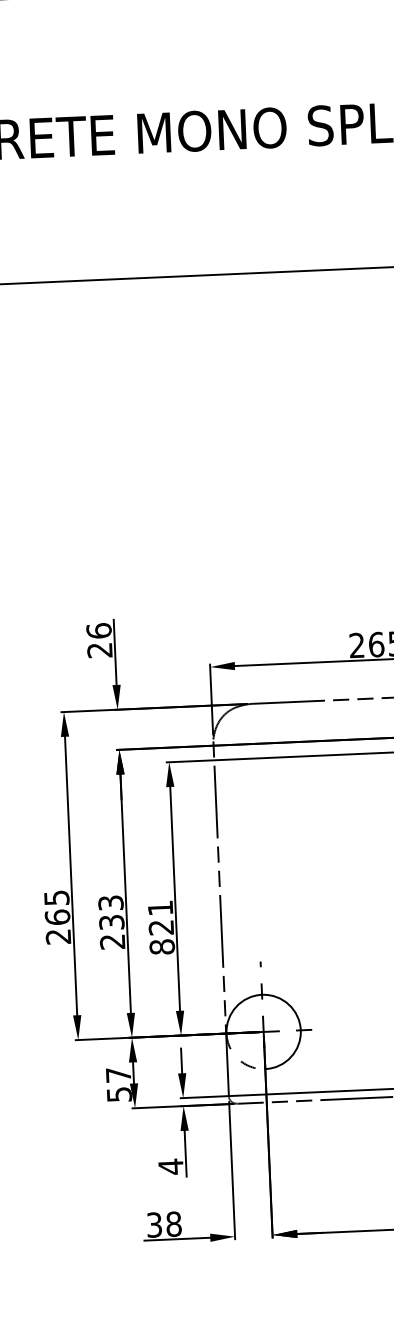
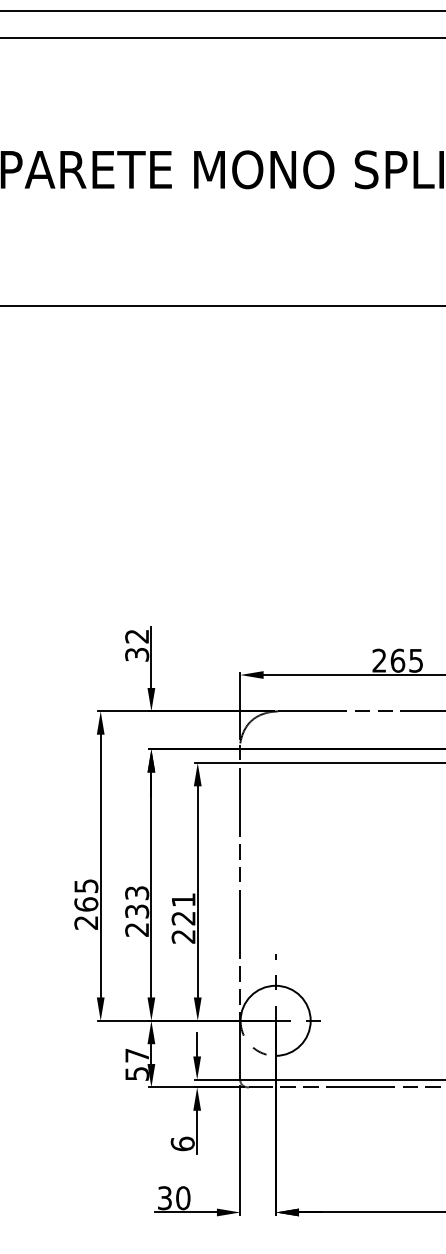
text: (99, 640) -> (137, 645), 26 -> 32
text: (162, 946) -> (183, 936), 821 -> 221
text: (170, 1166) -> (182, 1143), 4 -> 6
text: (174, 1223) -> (183, 1197), 38 -> 30

